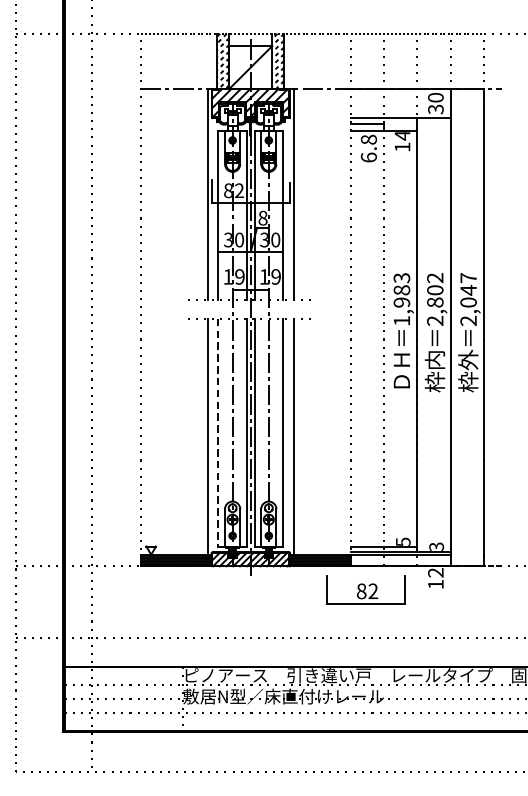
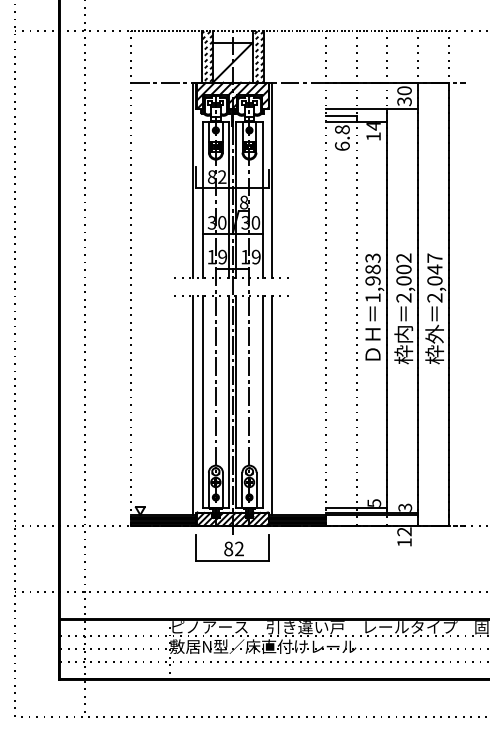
text: (434, 302) -> (403, 280), 2,802 -> 2,002
line: (218, 433) -> (202, 402), dashed -> solid
part: (365, 589) -> (232, 547), moved

